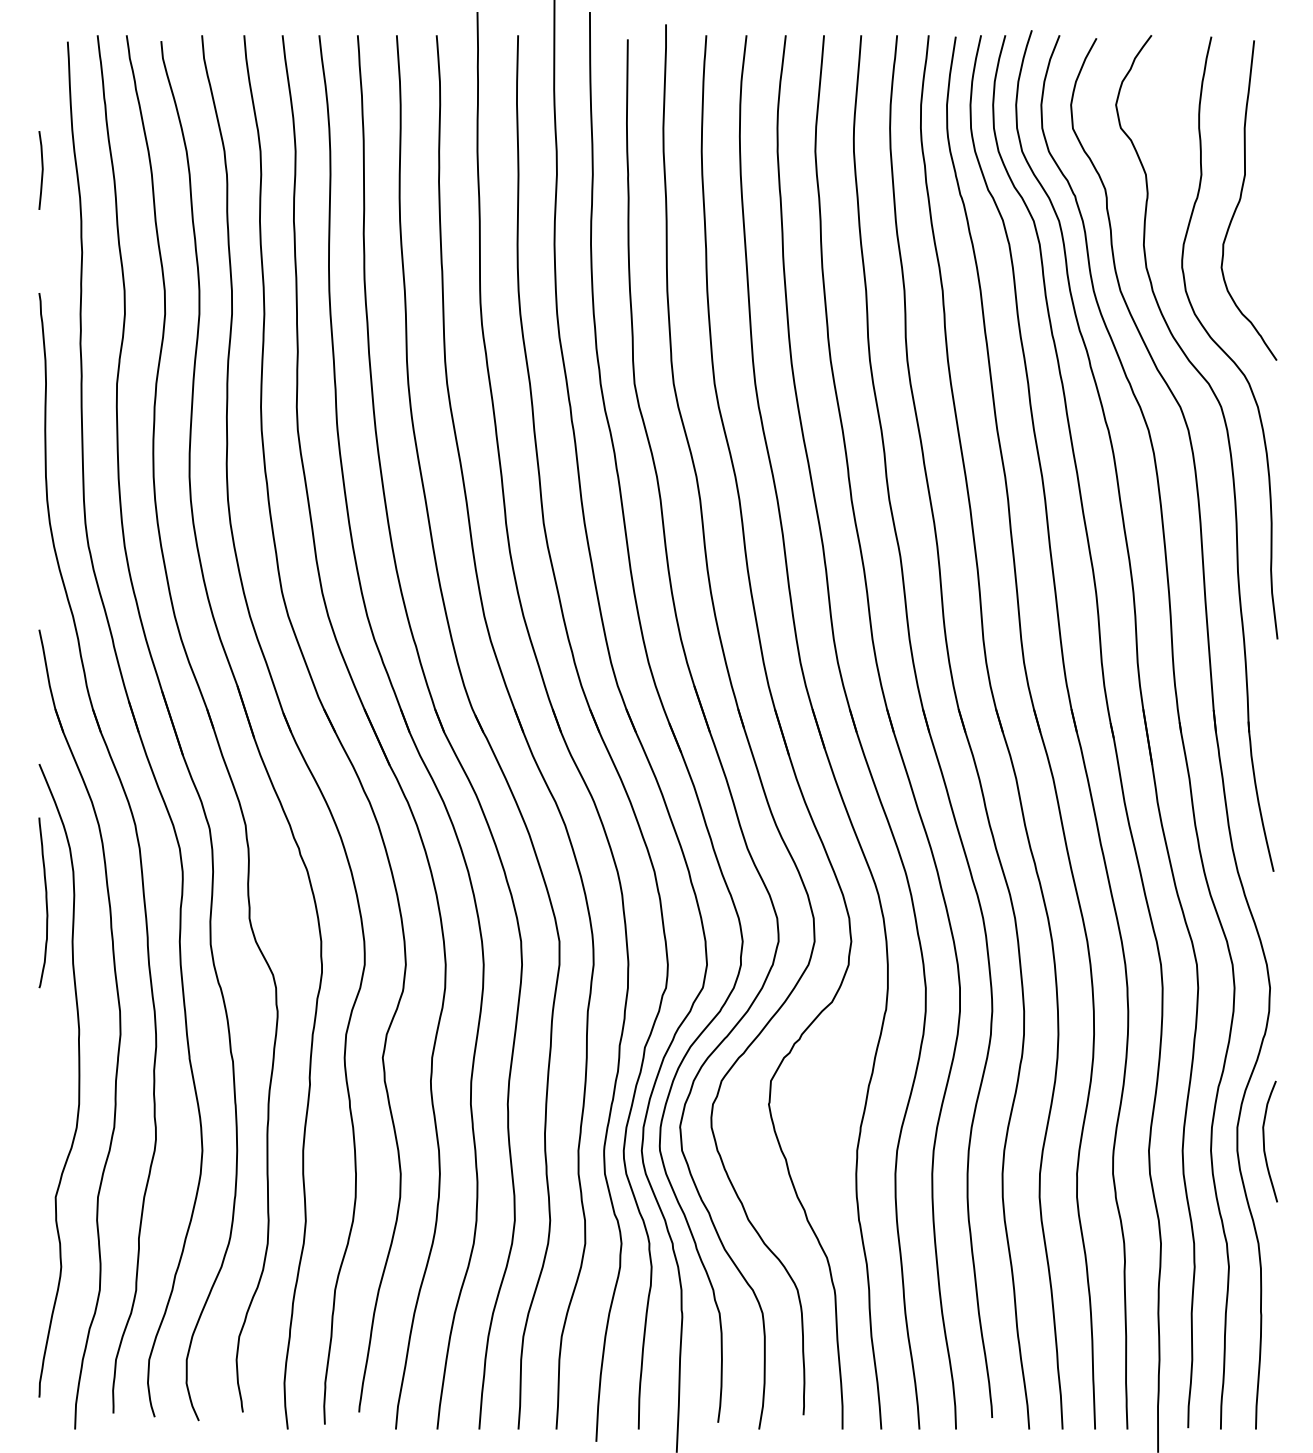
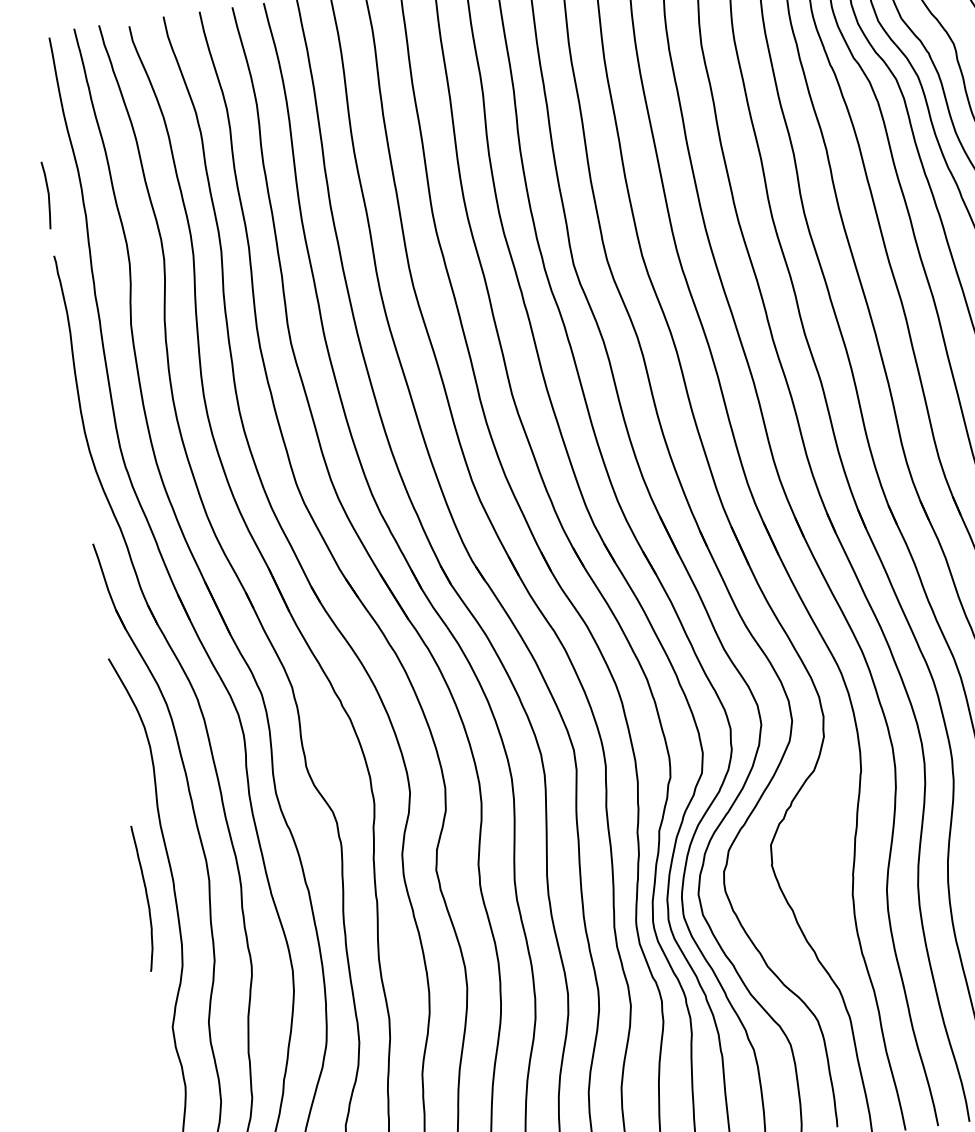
line: (41, 170) -> (47, 195), moved
curve: (45, 902) -> (146, 897), moved

